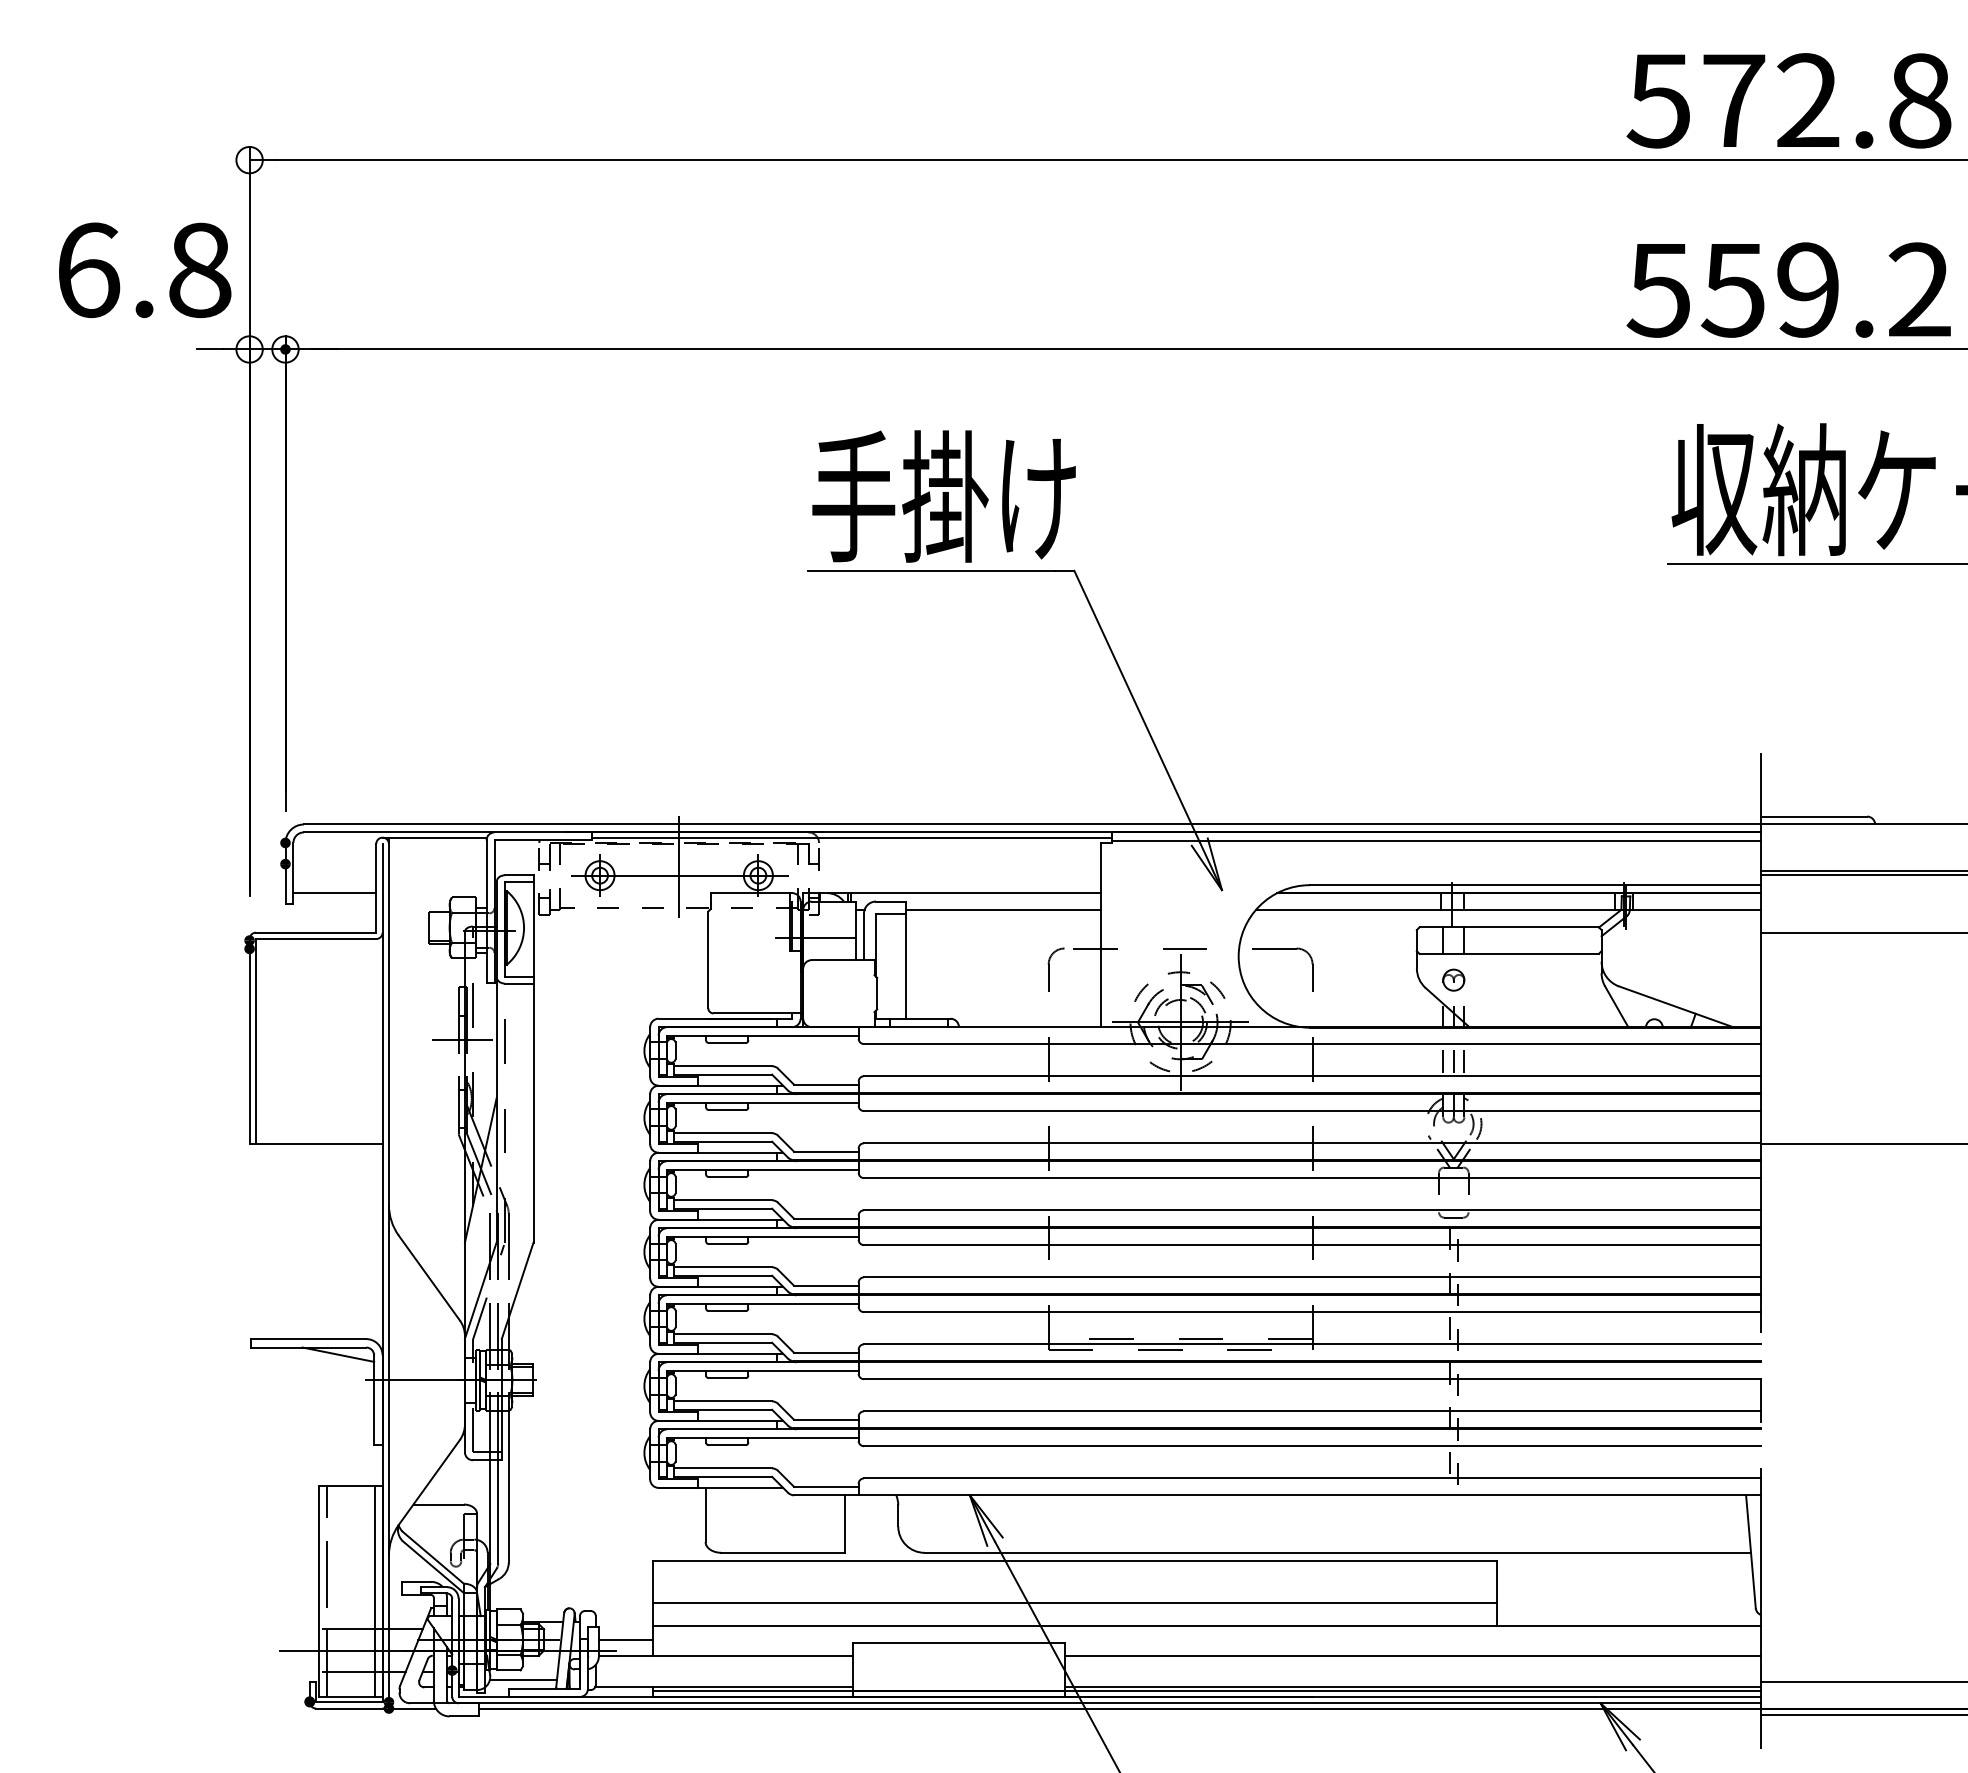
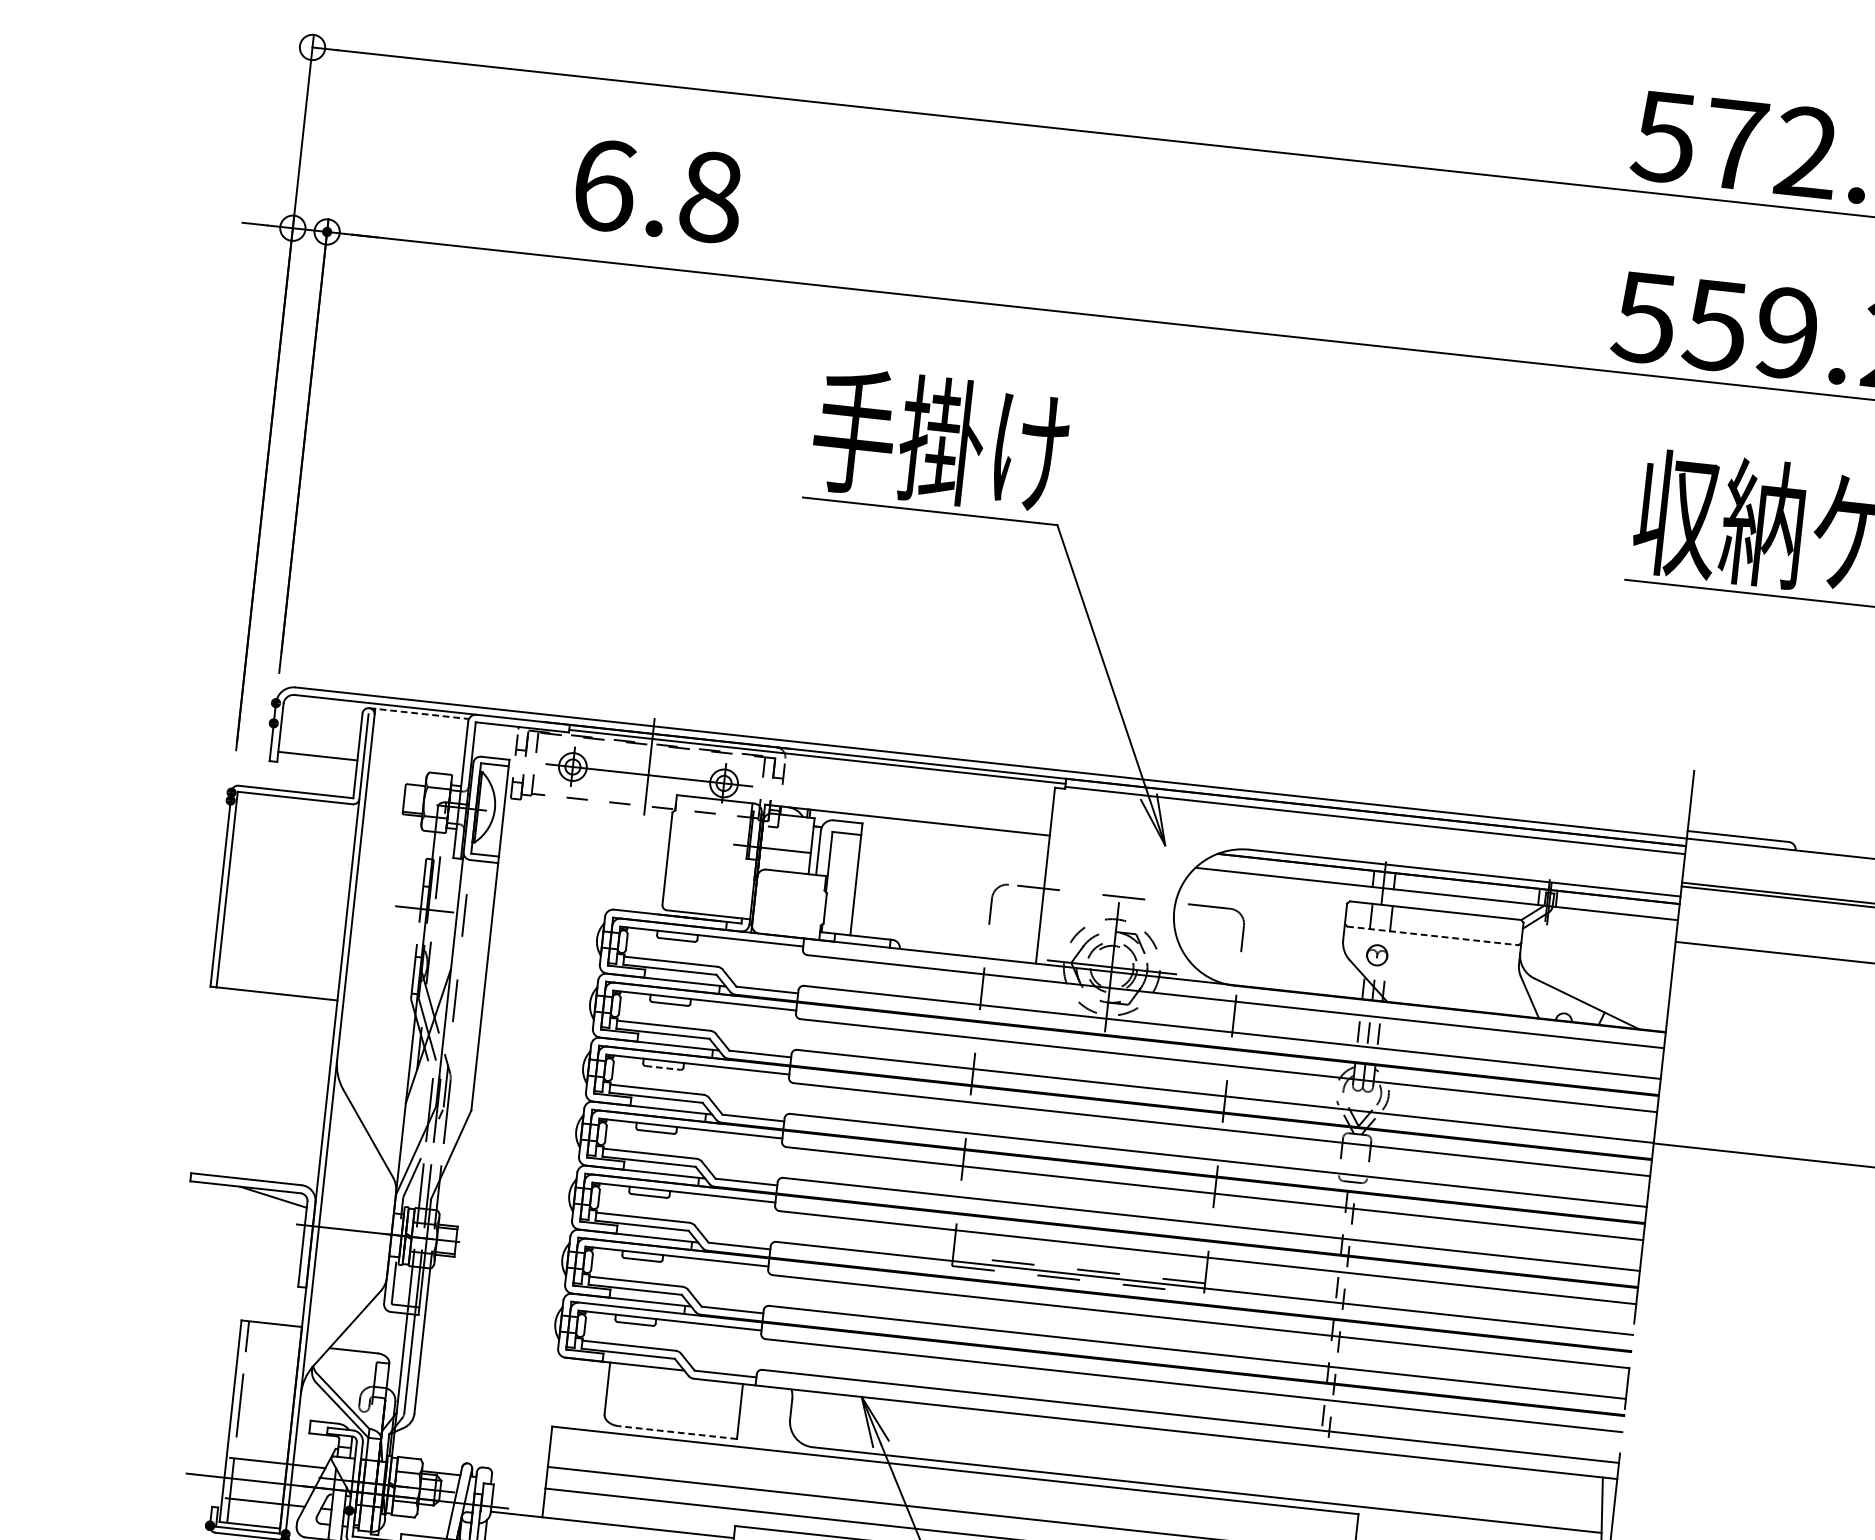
text: (145, 269) -> (659, 190), moved
line: (435, 837) -> (419, 713), solid -> dashed
line: (1003, 909) -> (954, 841), removed
line: (1509, 953) -> (1433, 935), solid -> dashed
line: (727, 1177) -> (663, 1068), solid -> dashed
line: (782, 1552) -> (676, 1432), solid -> dashed
line: (374, 1590) -> (283, 1426), removed
line: (625, 1639) -> (517, 1498), removed
line: (523, 1679) -> (416, 1526), removed

